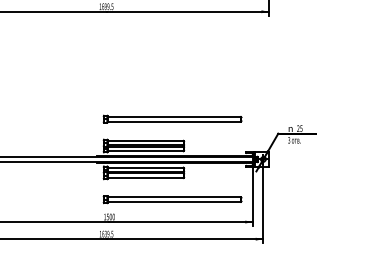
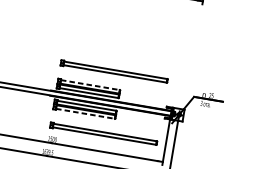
line: (146, 140) -> (91, 84), solid -> dashed
line: (146, 178) -> (86, 114), solid -> dashed

